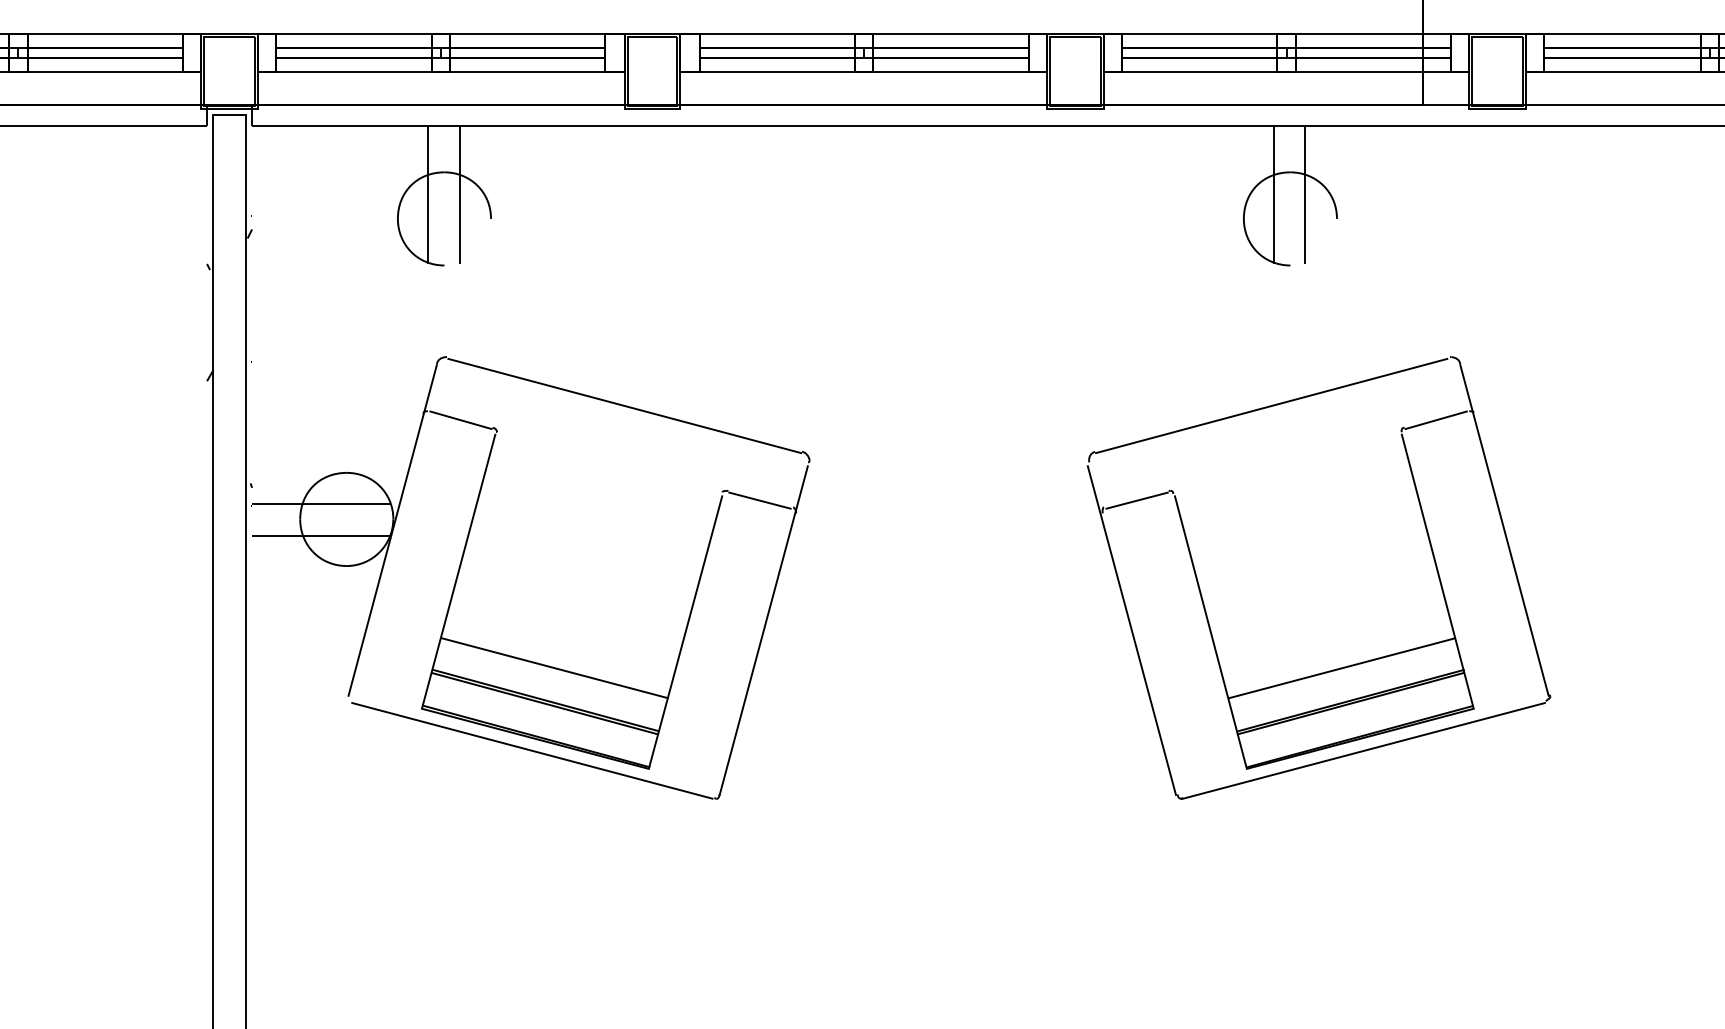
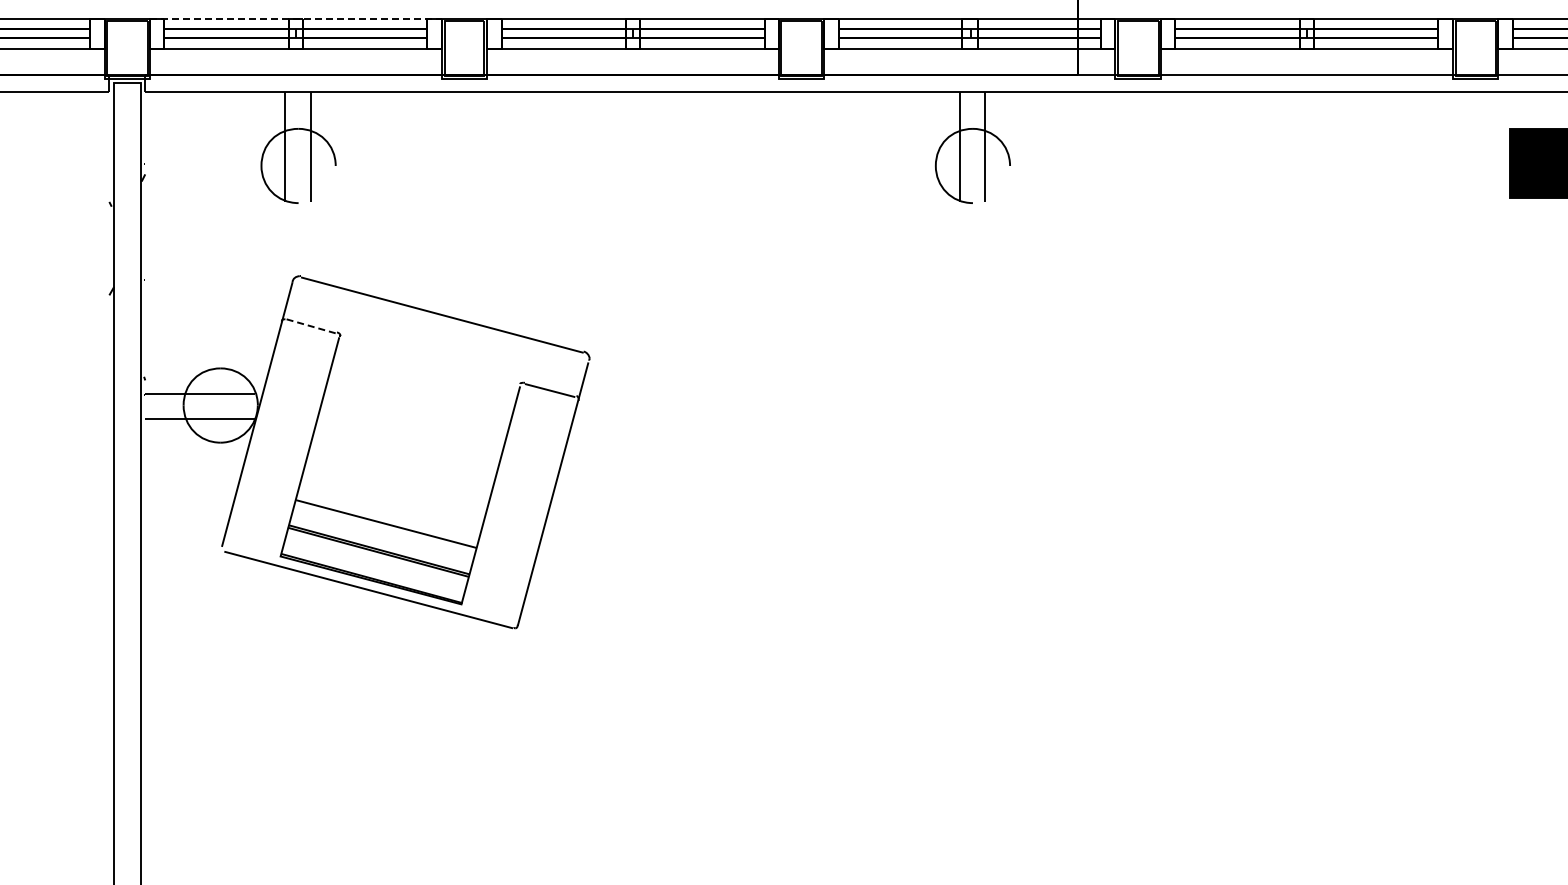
line: (441, 33) -> (296, 18), solid -> dashed
line: (461, 420) -> (312, 326), solid -> dashed
part: (1338, 667) -> (1011, 523), removed

